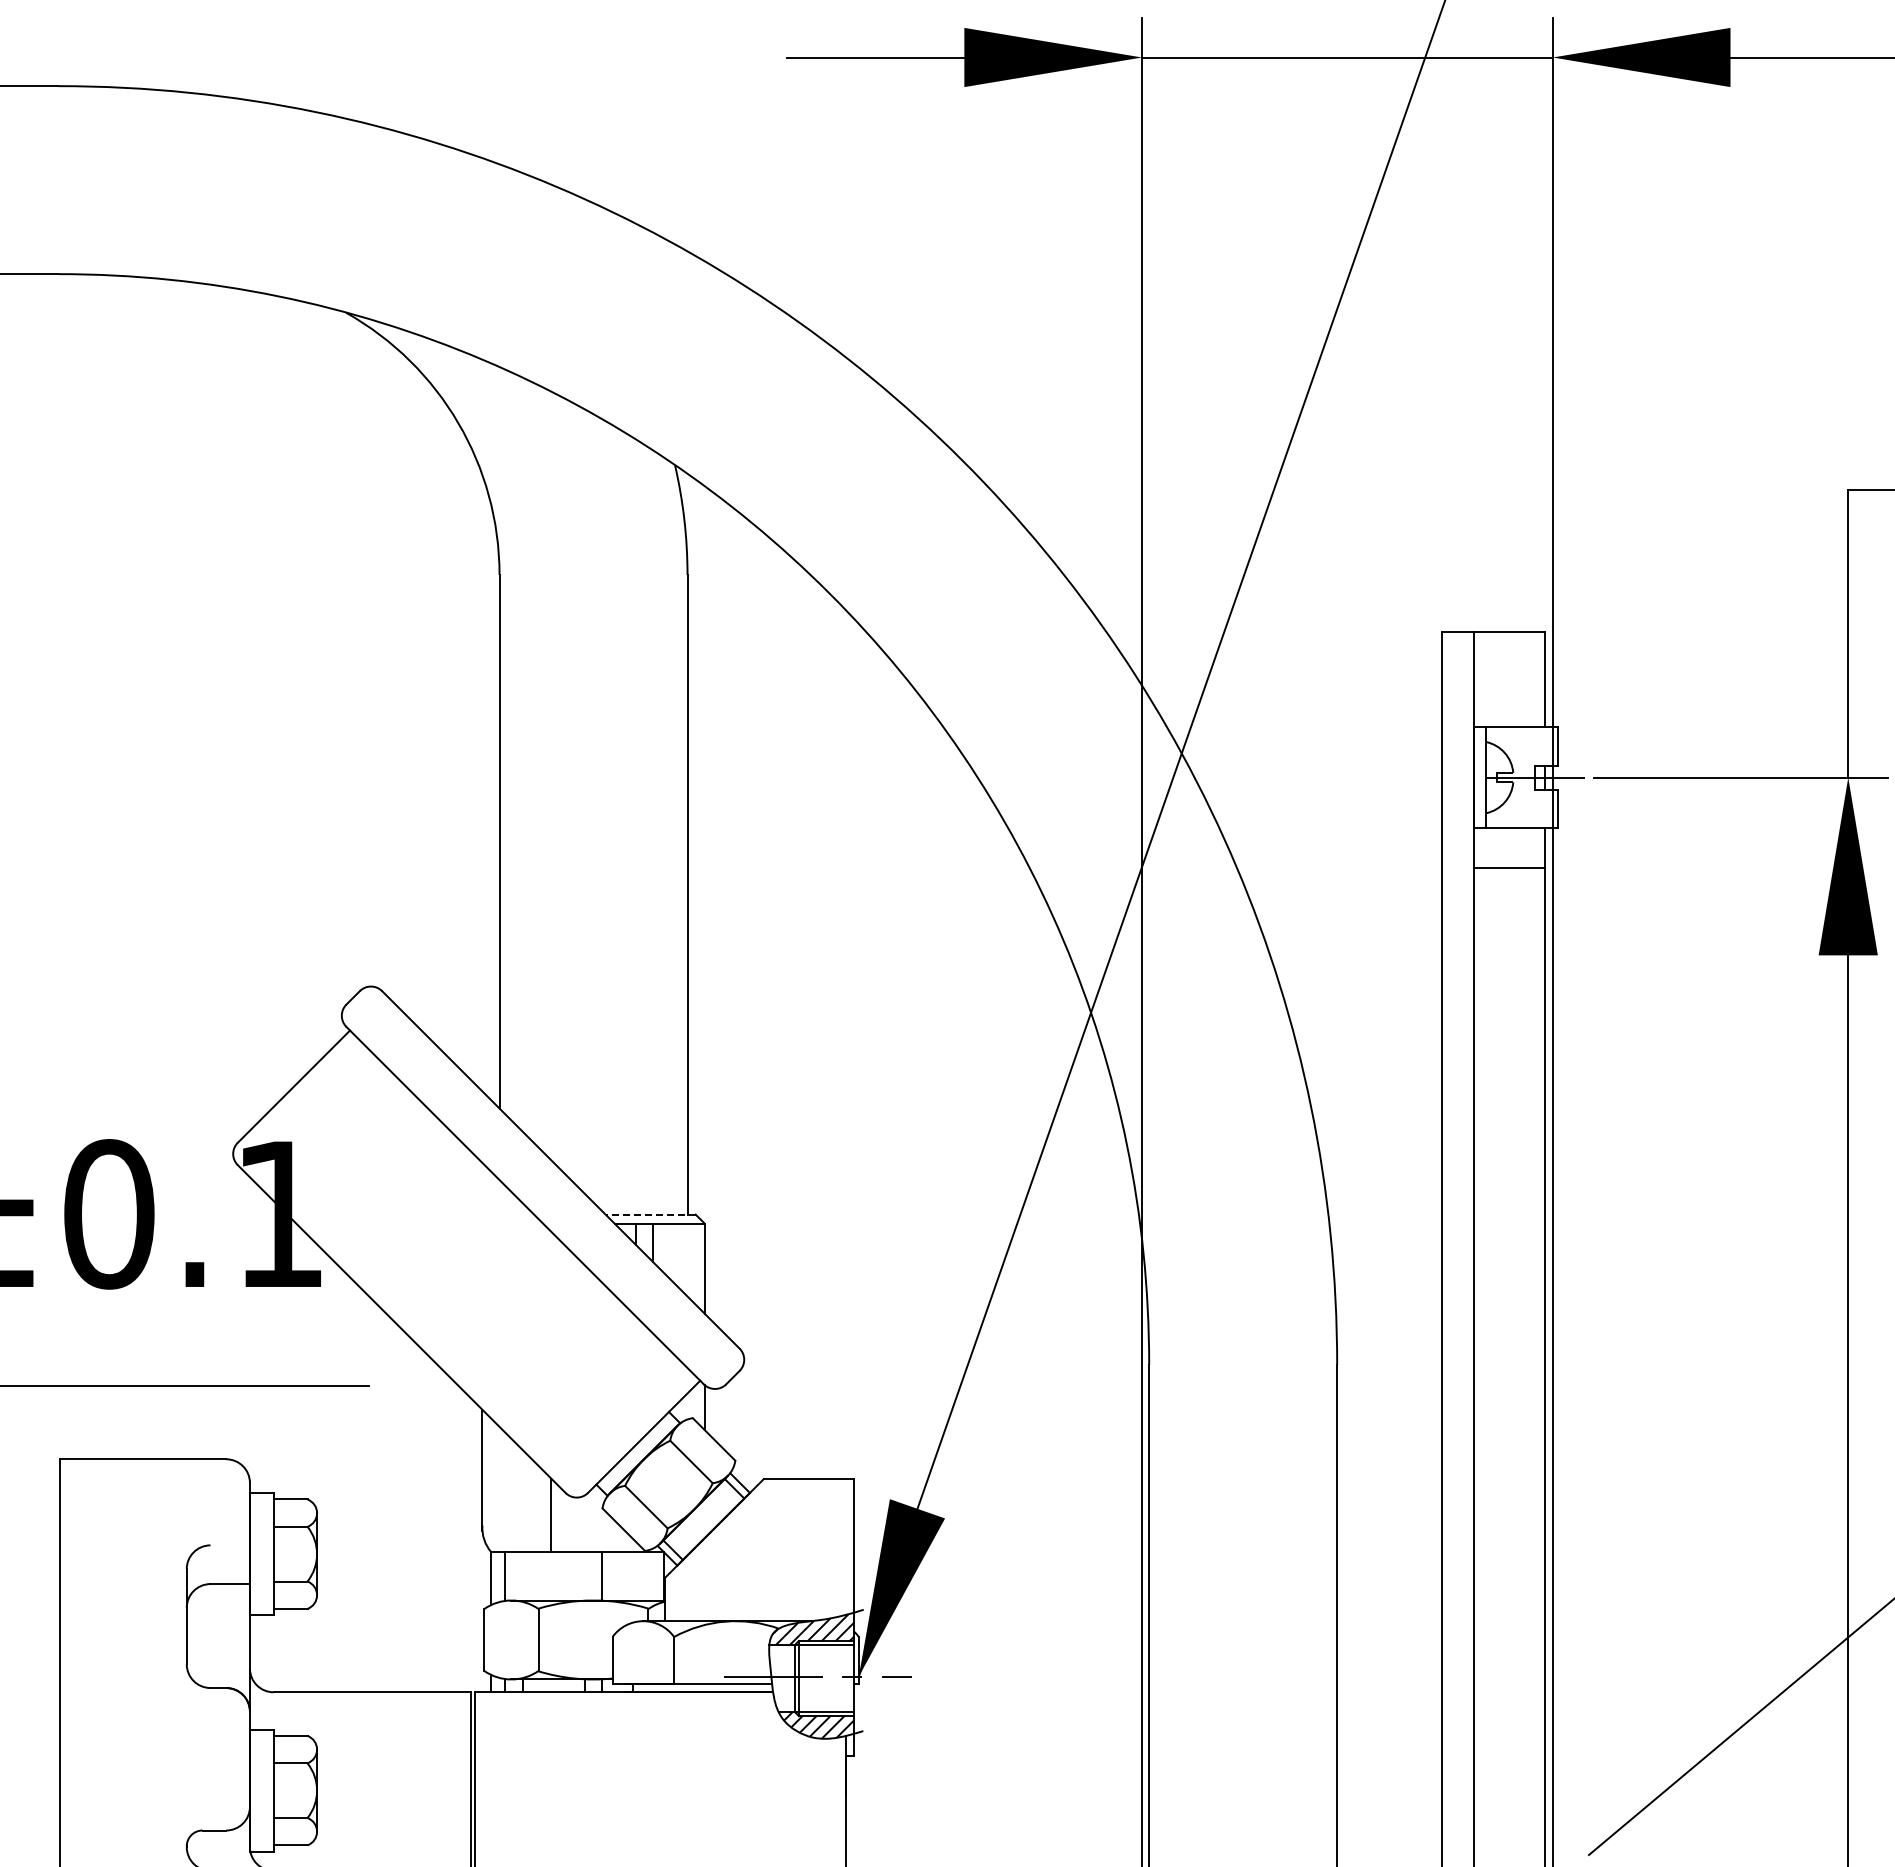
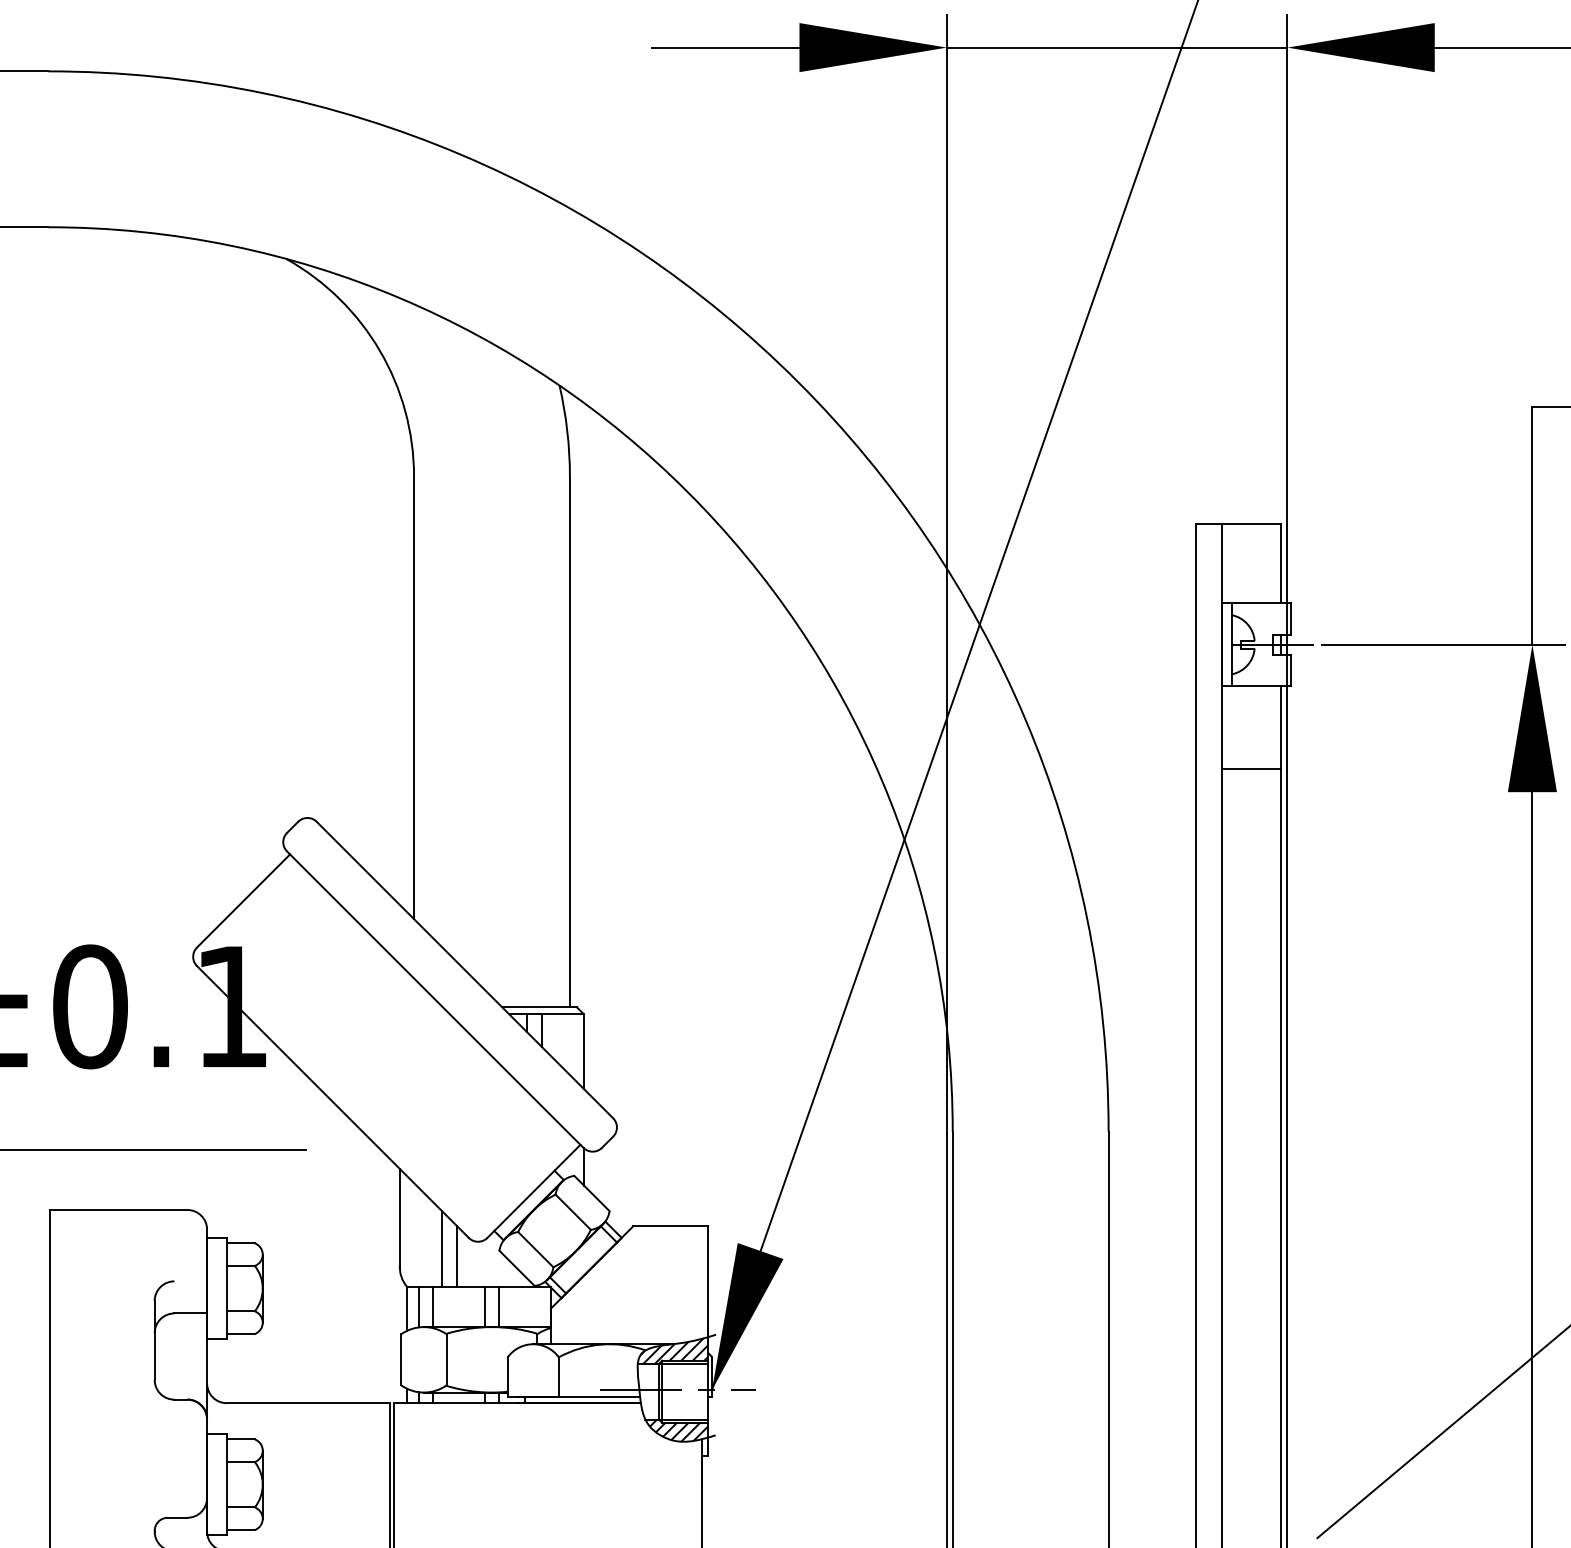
line: (1508, 867) -> (1250, 769), moved
line: (650, 1214) -> (539, 1007), dashed -> solid
line: (533, 1506) -> (442, 1249), added
line: (522, 1576) -> (433, 1307), added
line: (584, 1576) -> (484, 1307), added

